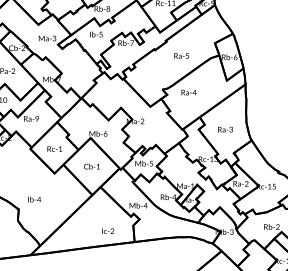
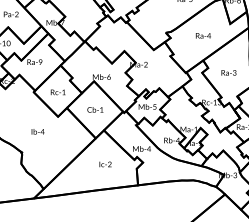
text: (188, 92) -> (202, 35), moved
text: (34, 199) -> (37, 131), moved
text: (108, 230) -> (105, 163), moved

